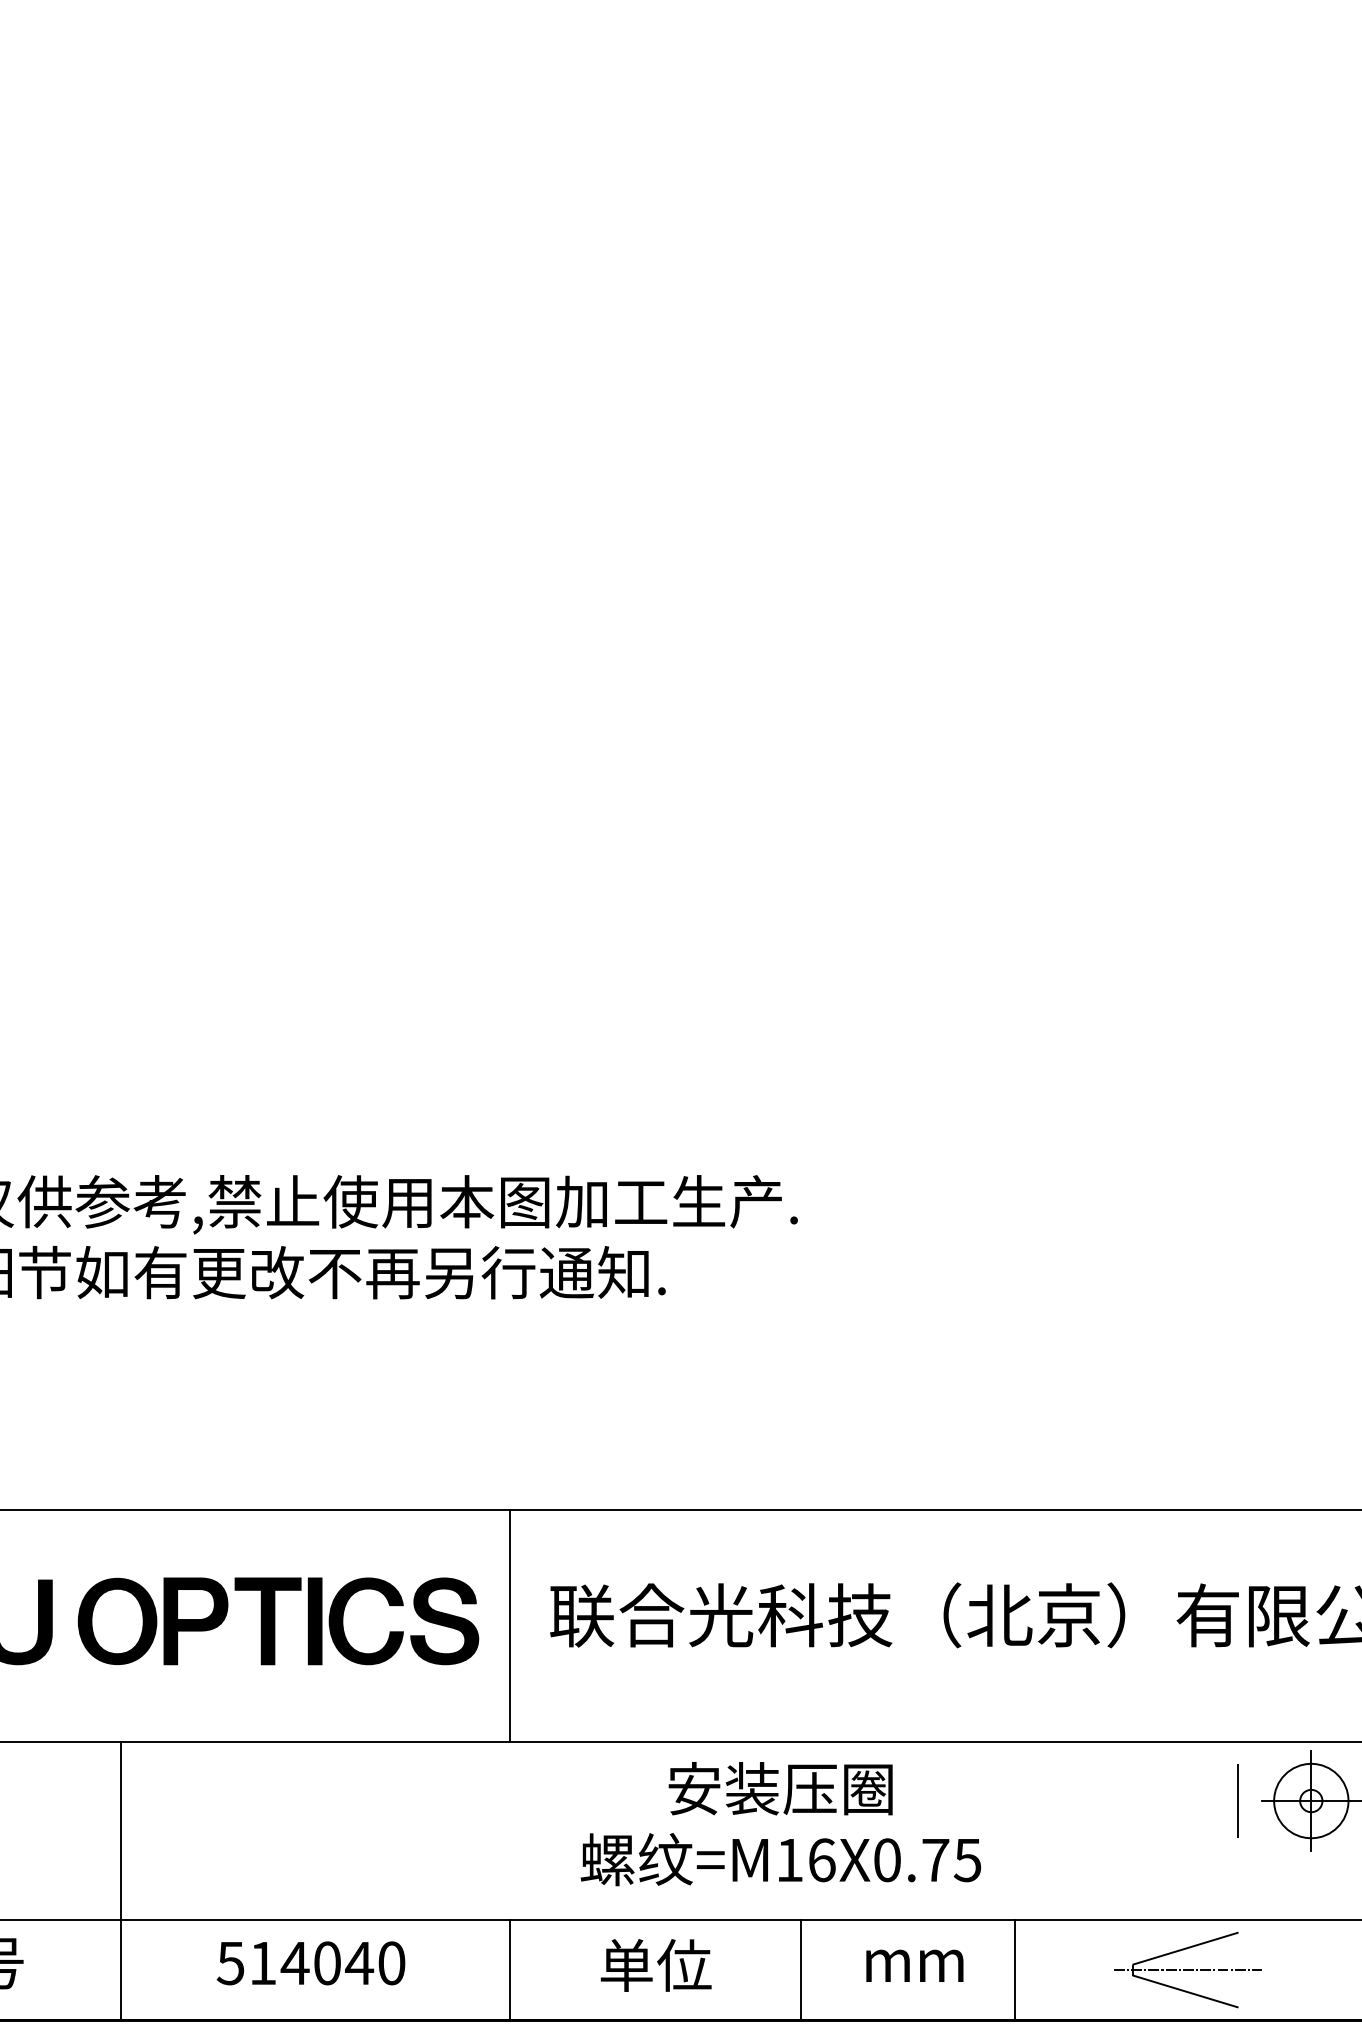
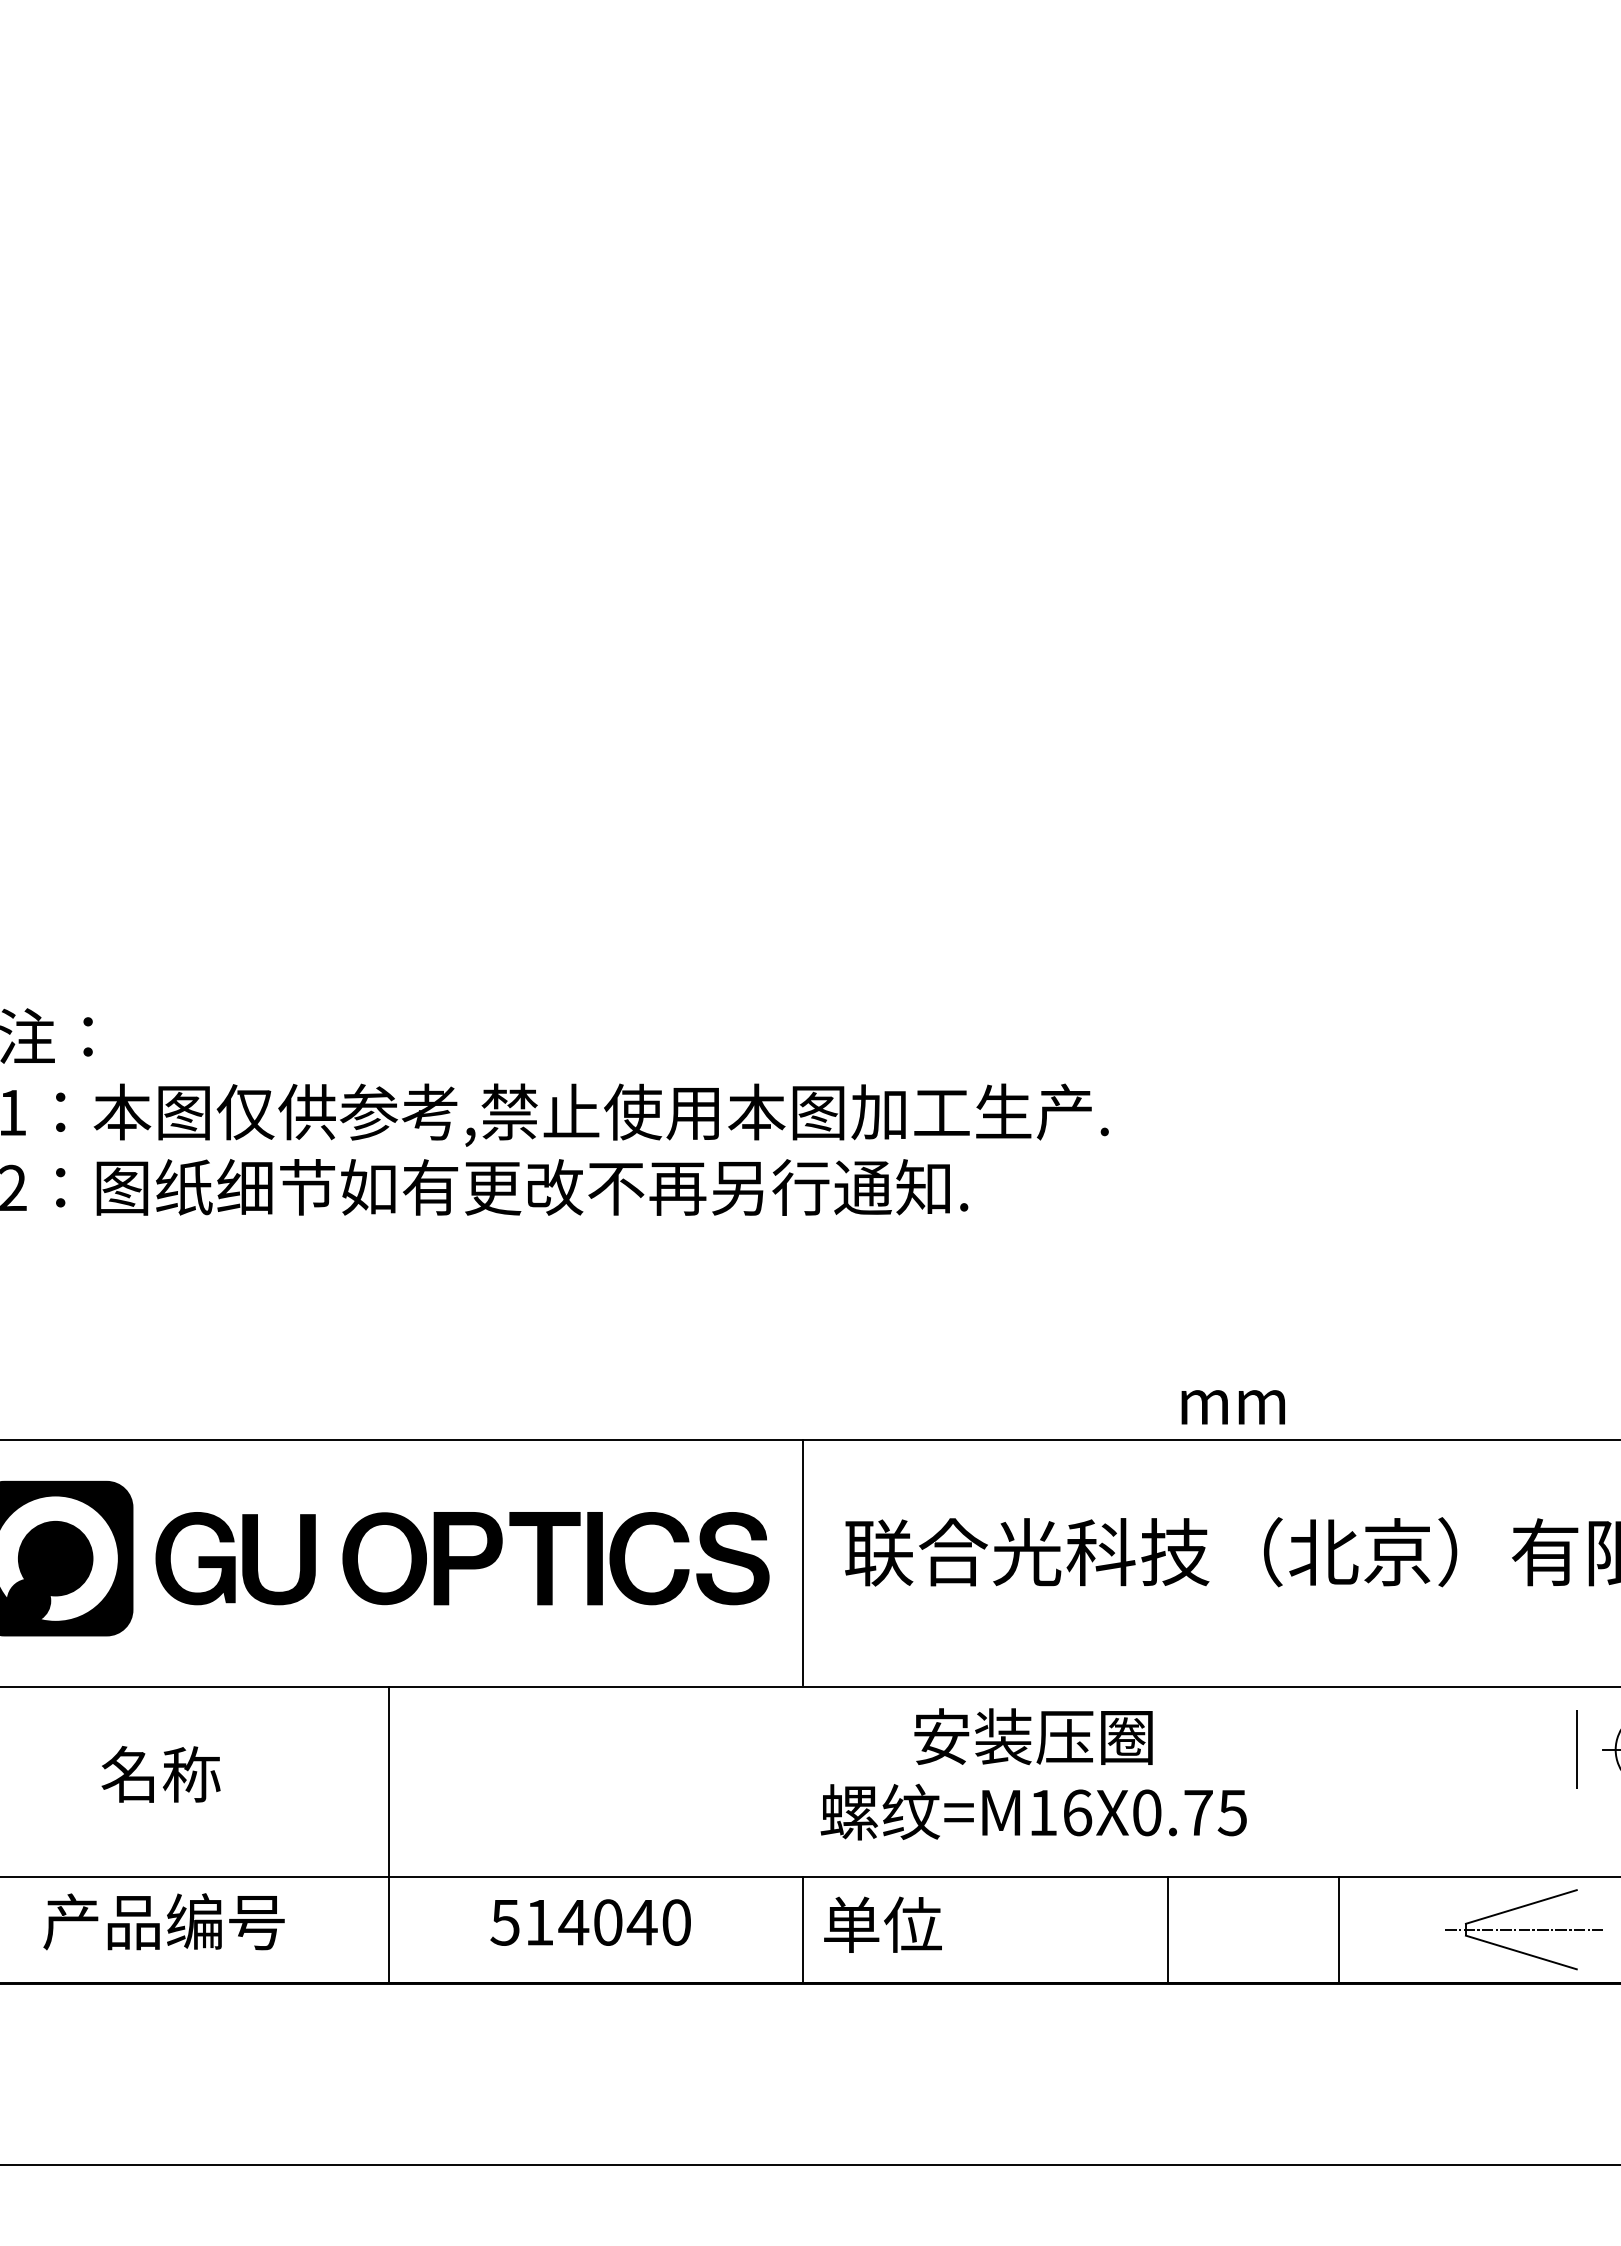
text: (780, 1824) -> (1033, 1774), moved
text: (655, 1965) -> (882, 1924), moved
text: (914, 1966) -> (1232, 1407), moved
line: (801, 1969) -> (1168, 1929), moved

